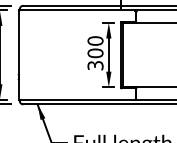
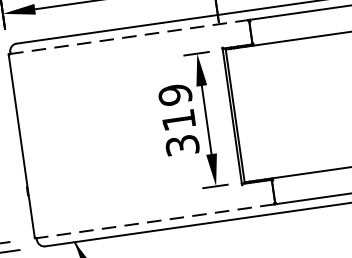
line: (77, 10) -> (129, 37), solid -> dashed
text: (95, 47) -> (177, 108), 300 -> 319
line: (76, 99) -> (153, 220), solid -> dashed

